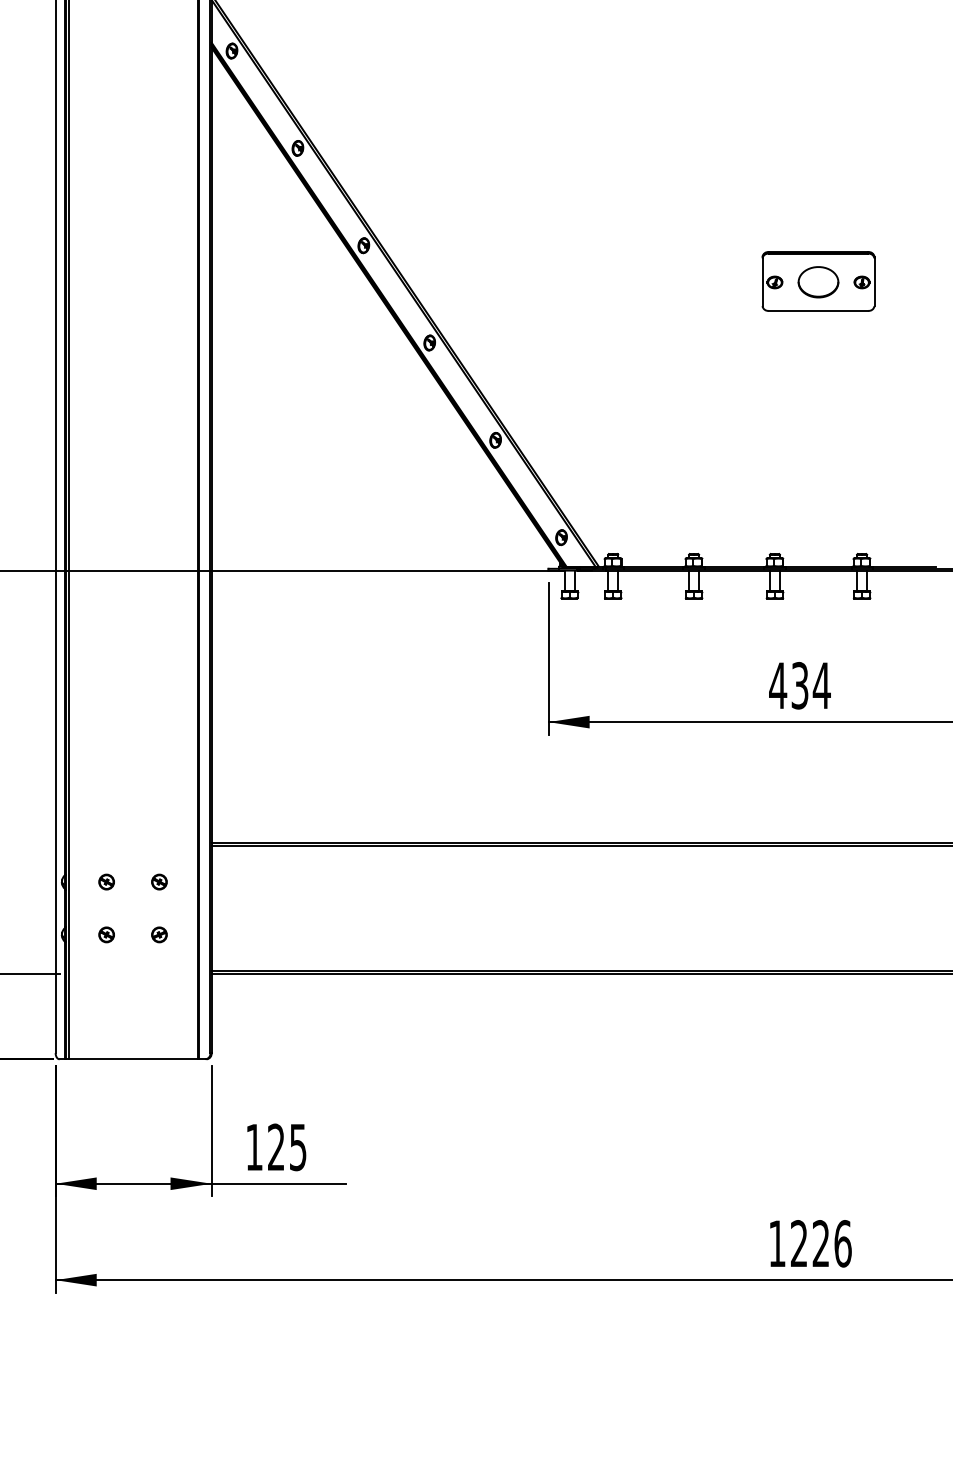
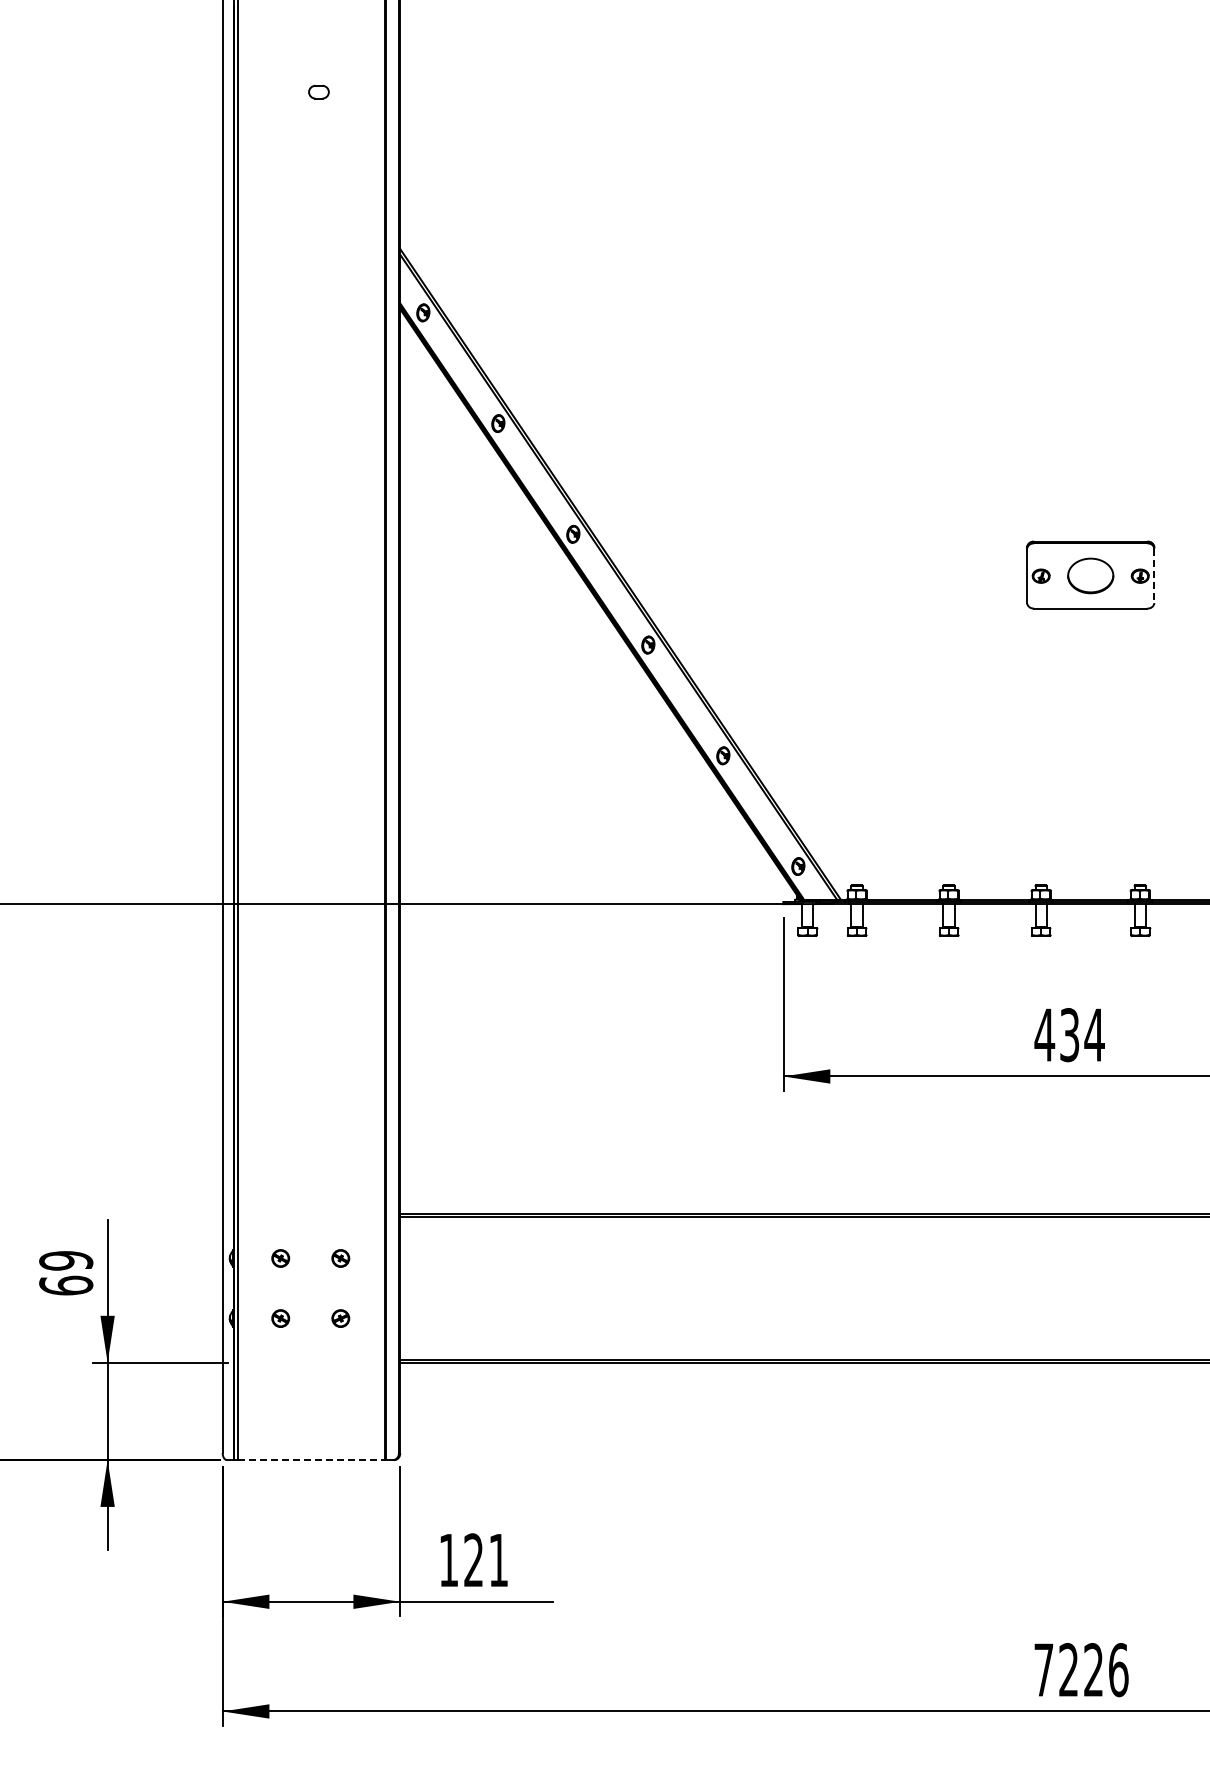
line: (874, 282) -> (1154, 576), solid -> dashed
line: (133, 1059) -> (311, 1460), solid -> dashed
text: (298, 1147) -> (498, 1560), 125 -> 121
text: (776, 1243) -> (1043, 1669), 1226 -> 7226

